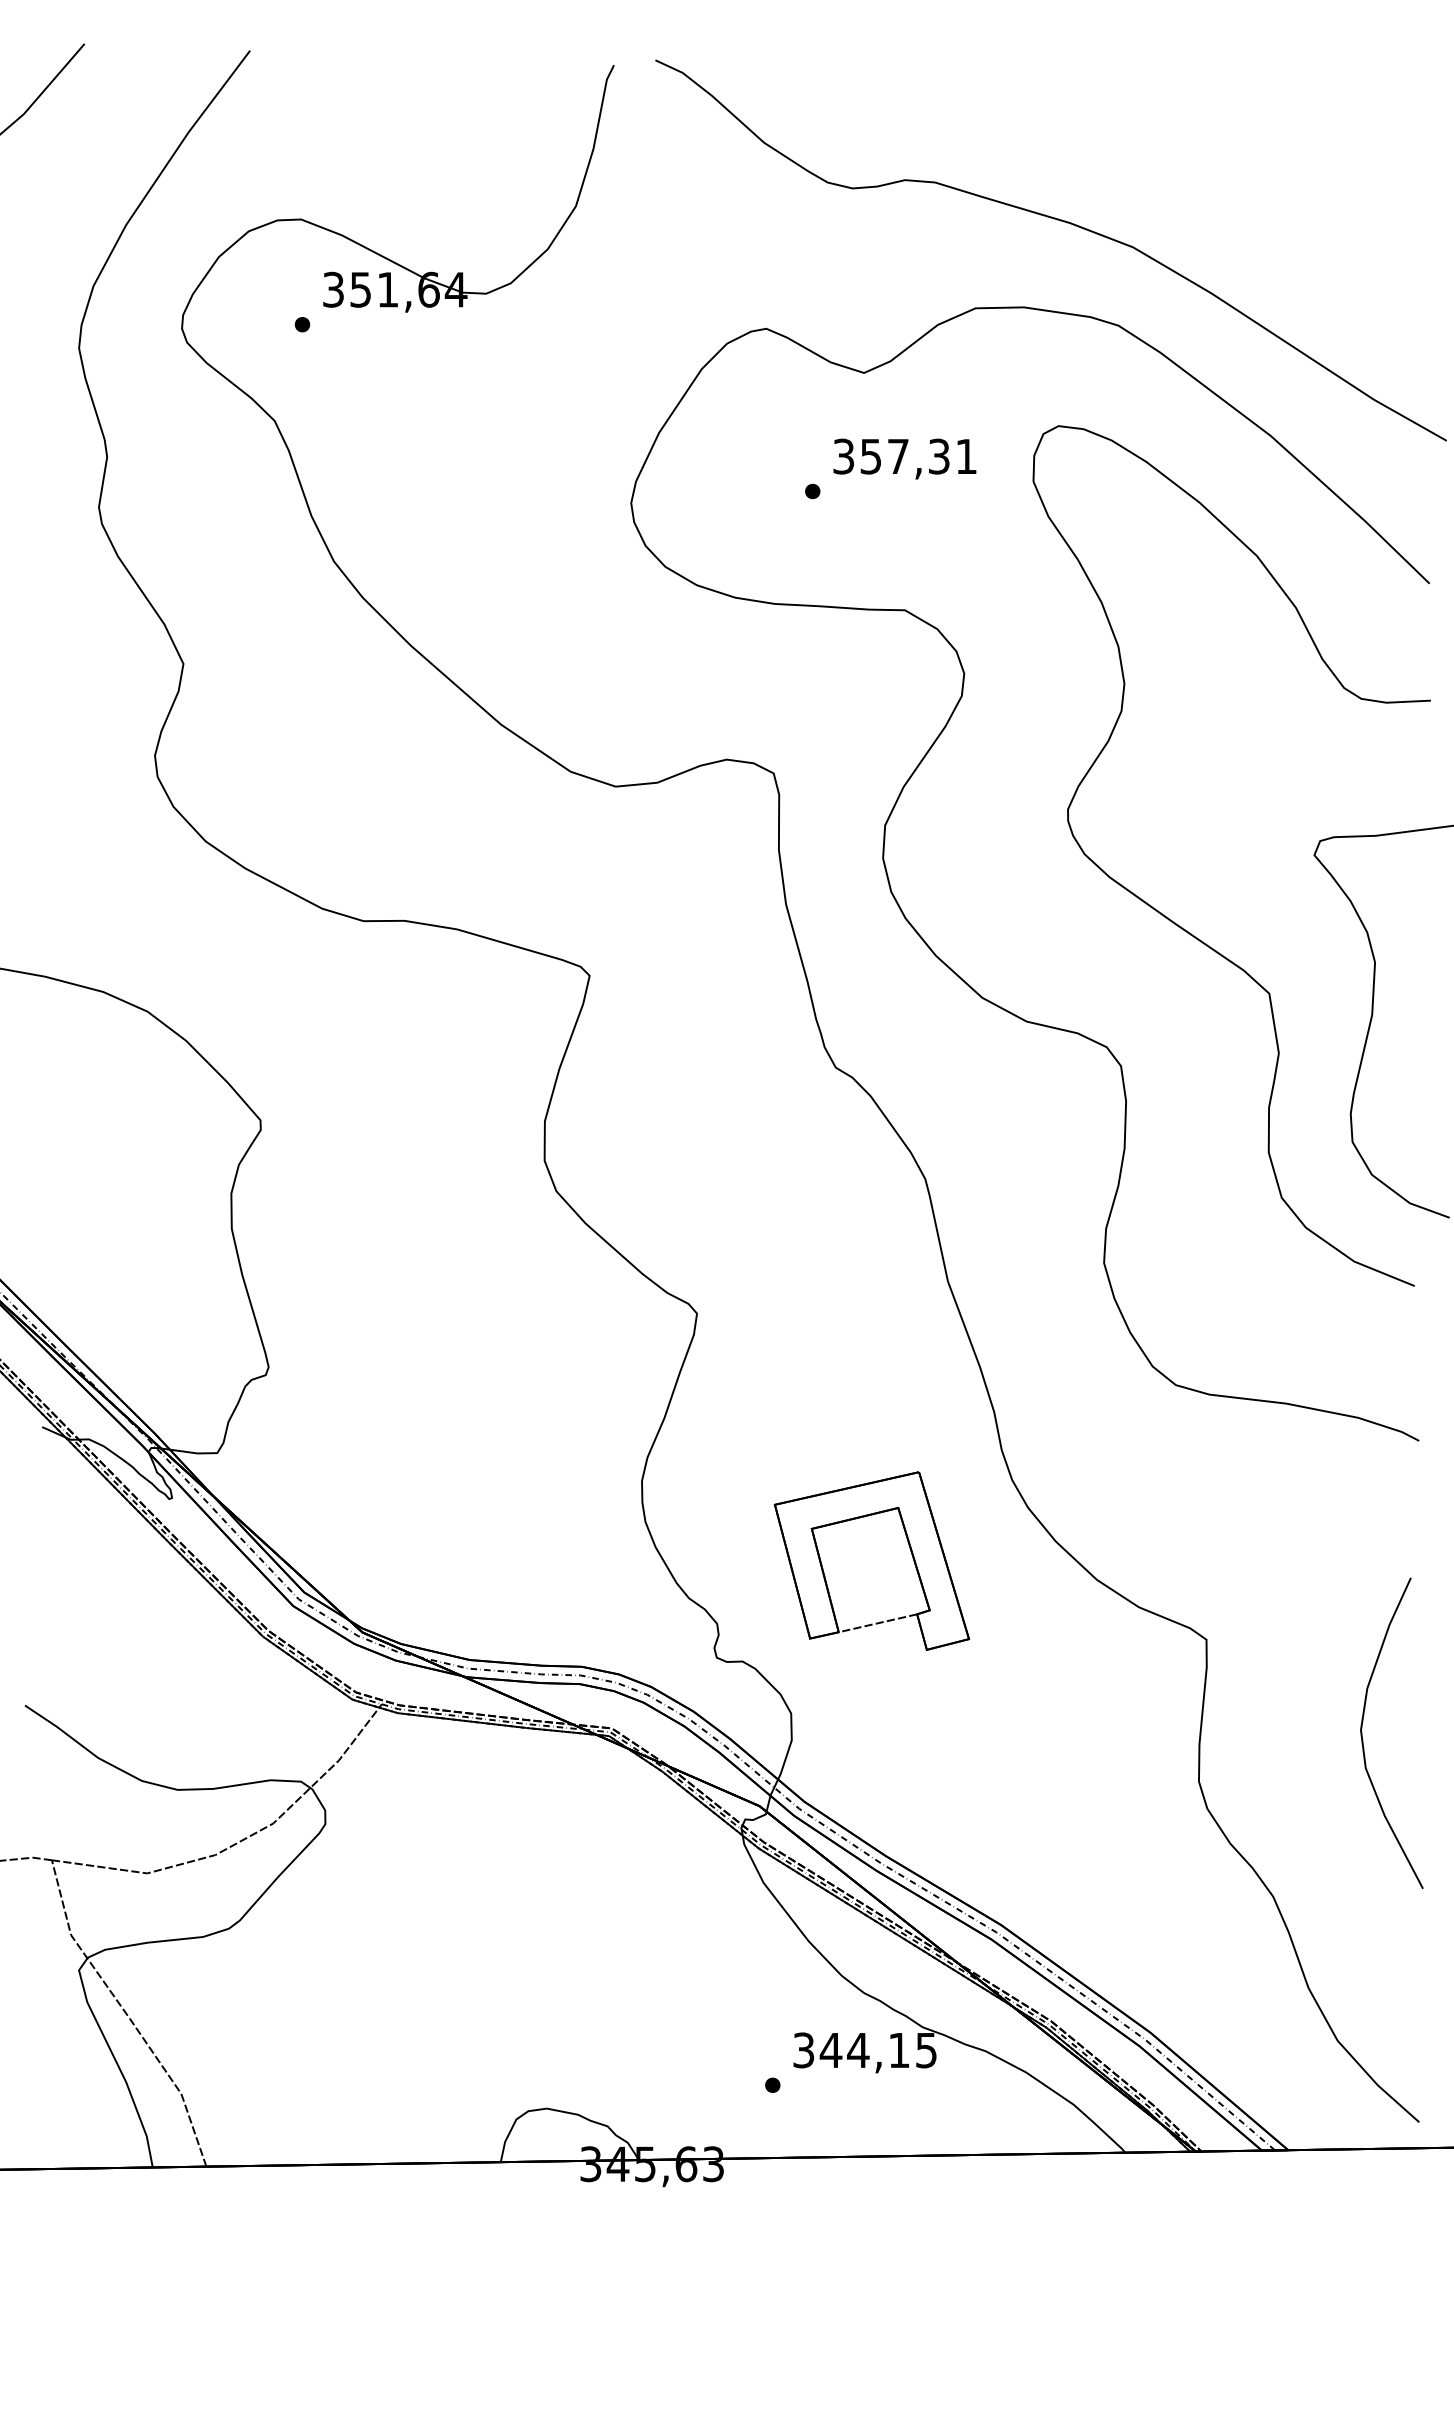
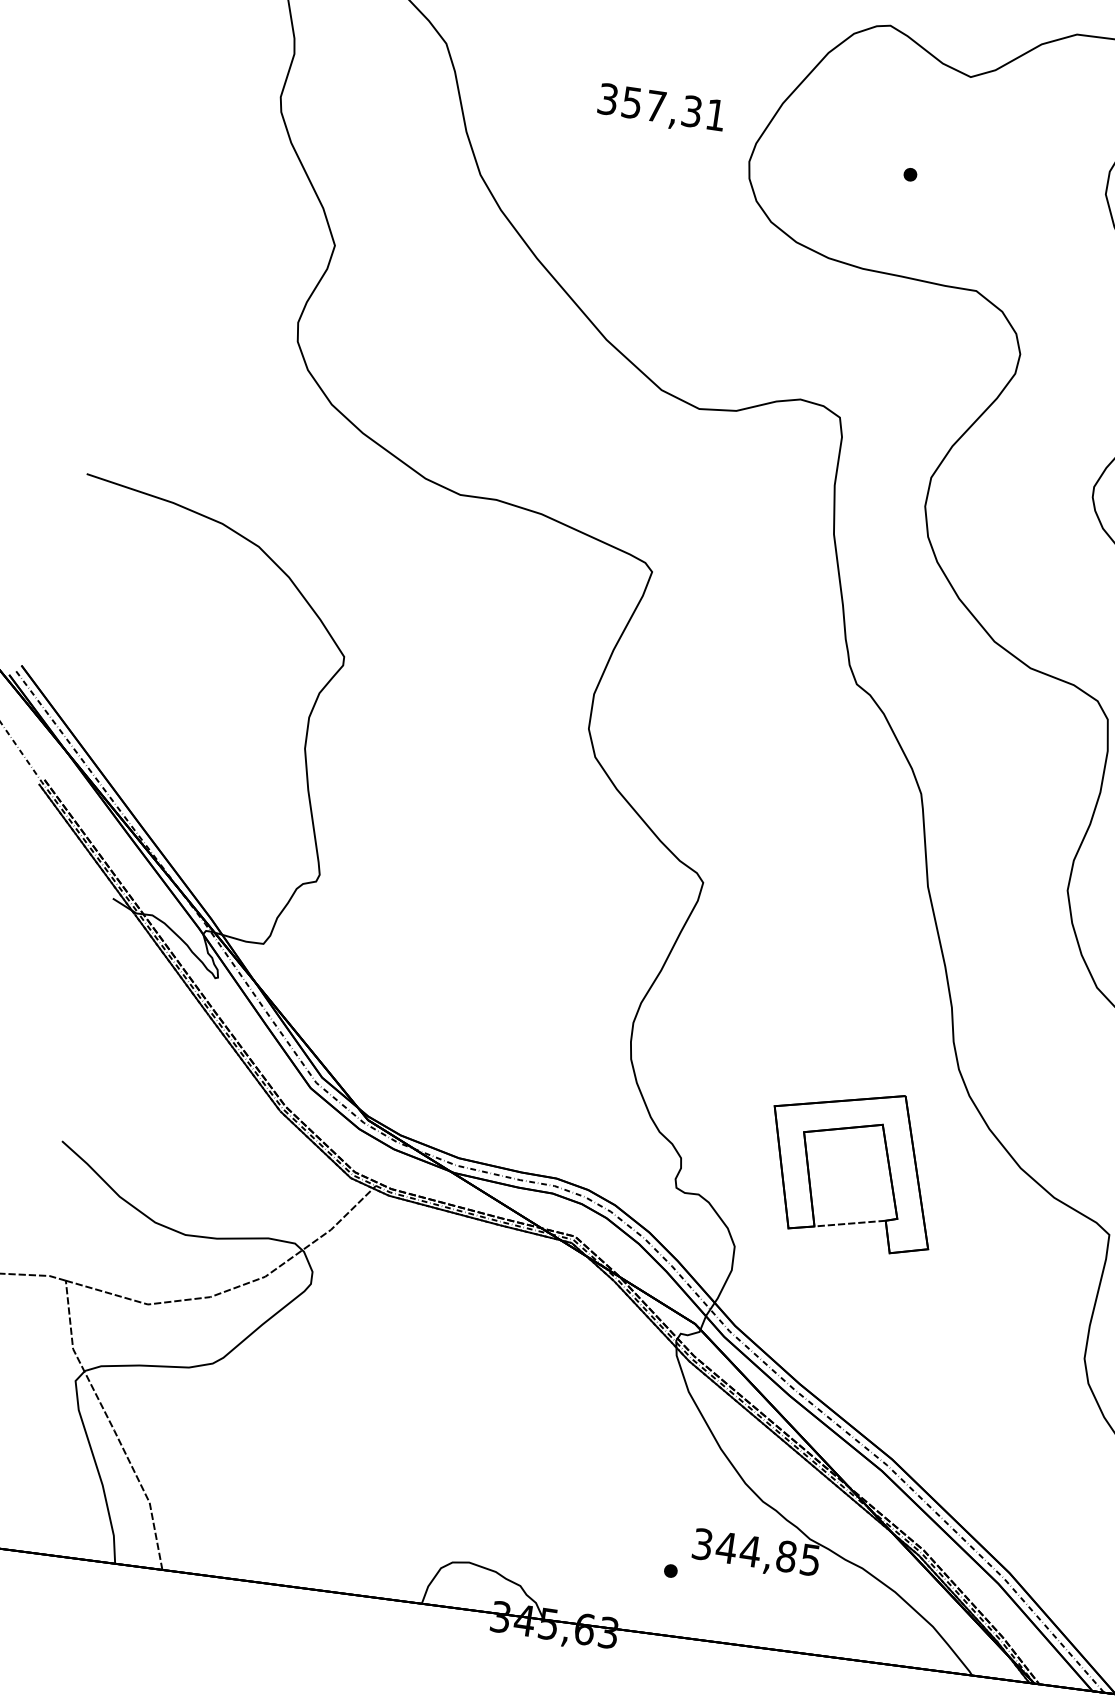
text: (904, 458) -> (661, 108), moved
part: (909, 1548) -> (887, 1161), moved
text: (898, 2050) -> (785, 1556), 344,15 -> 344,85

